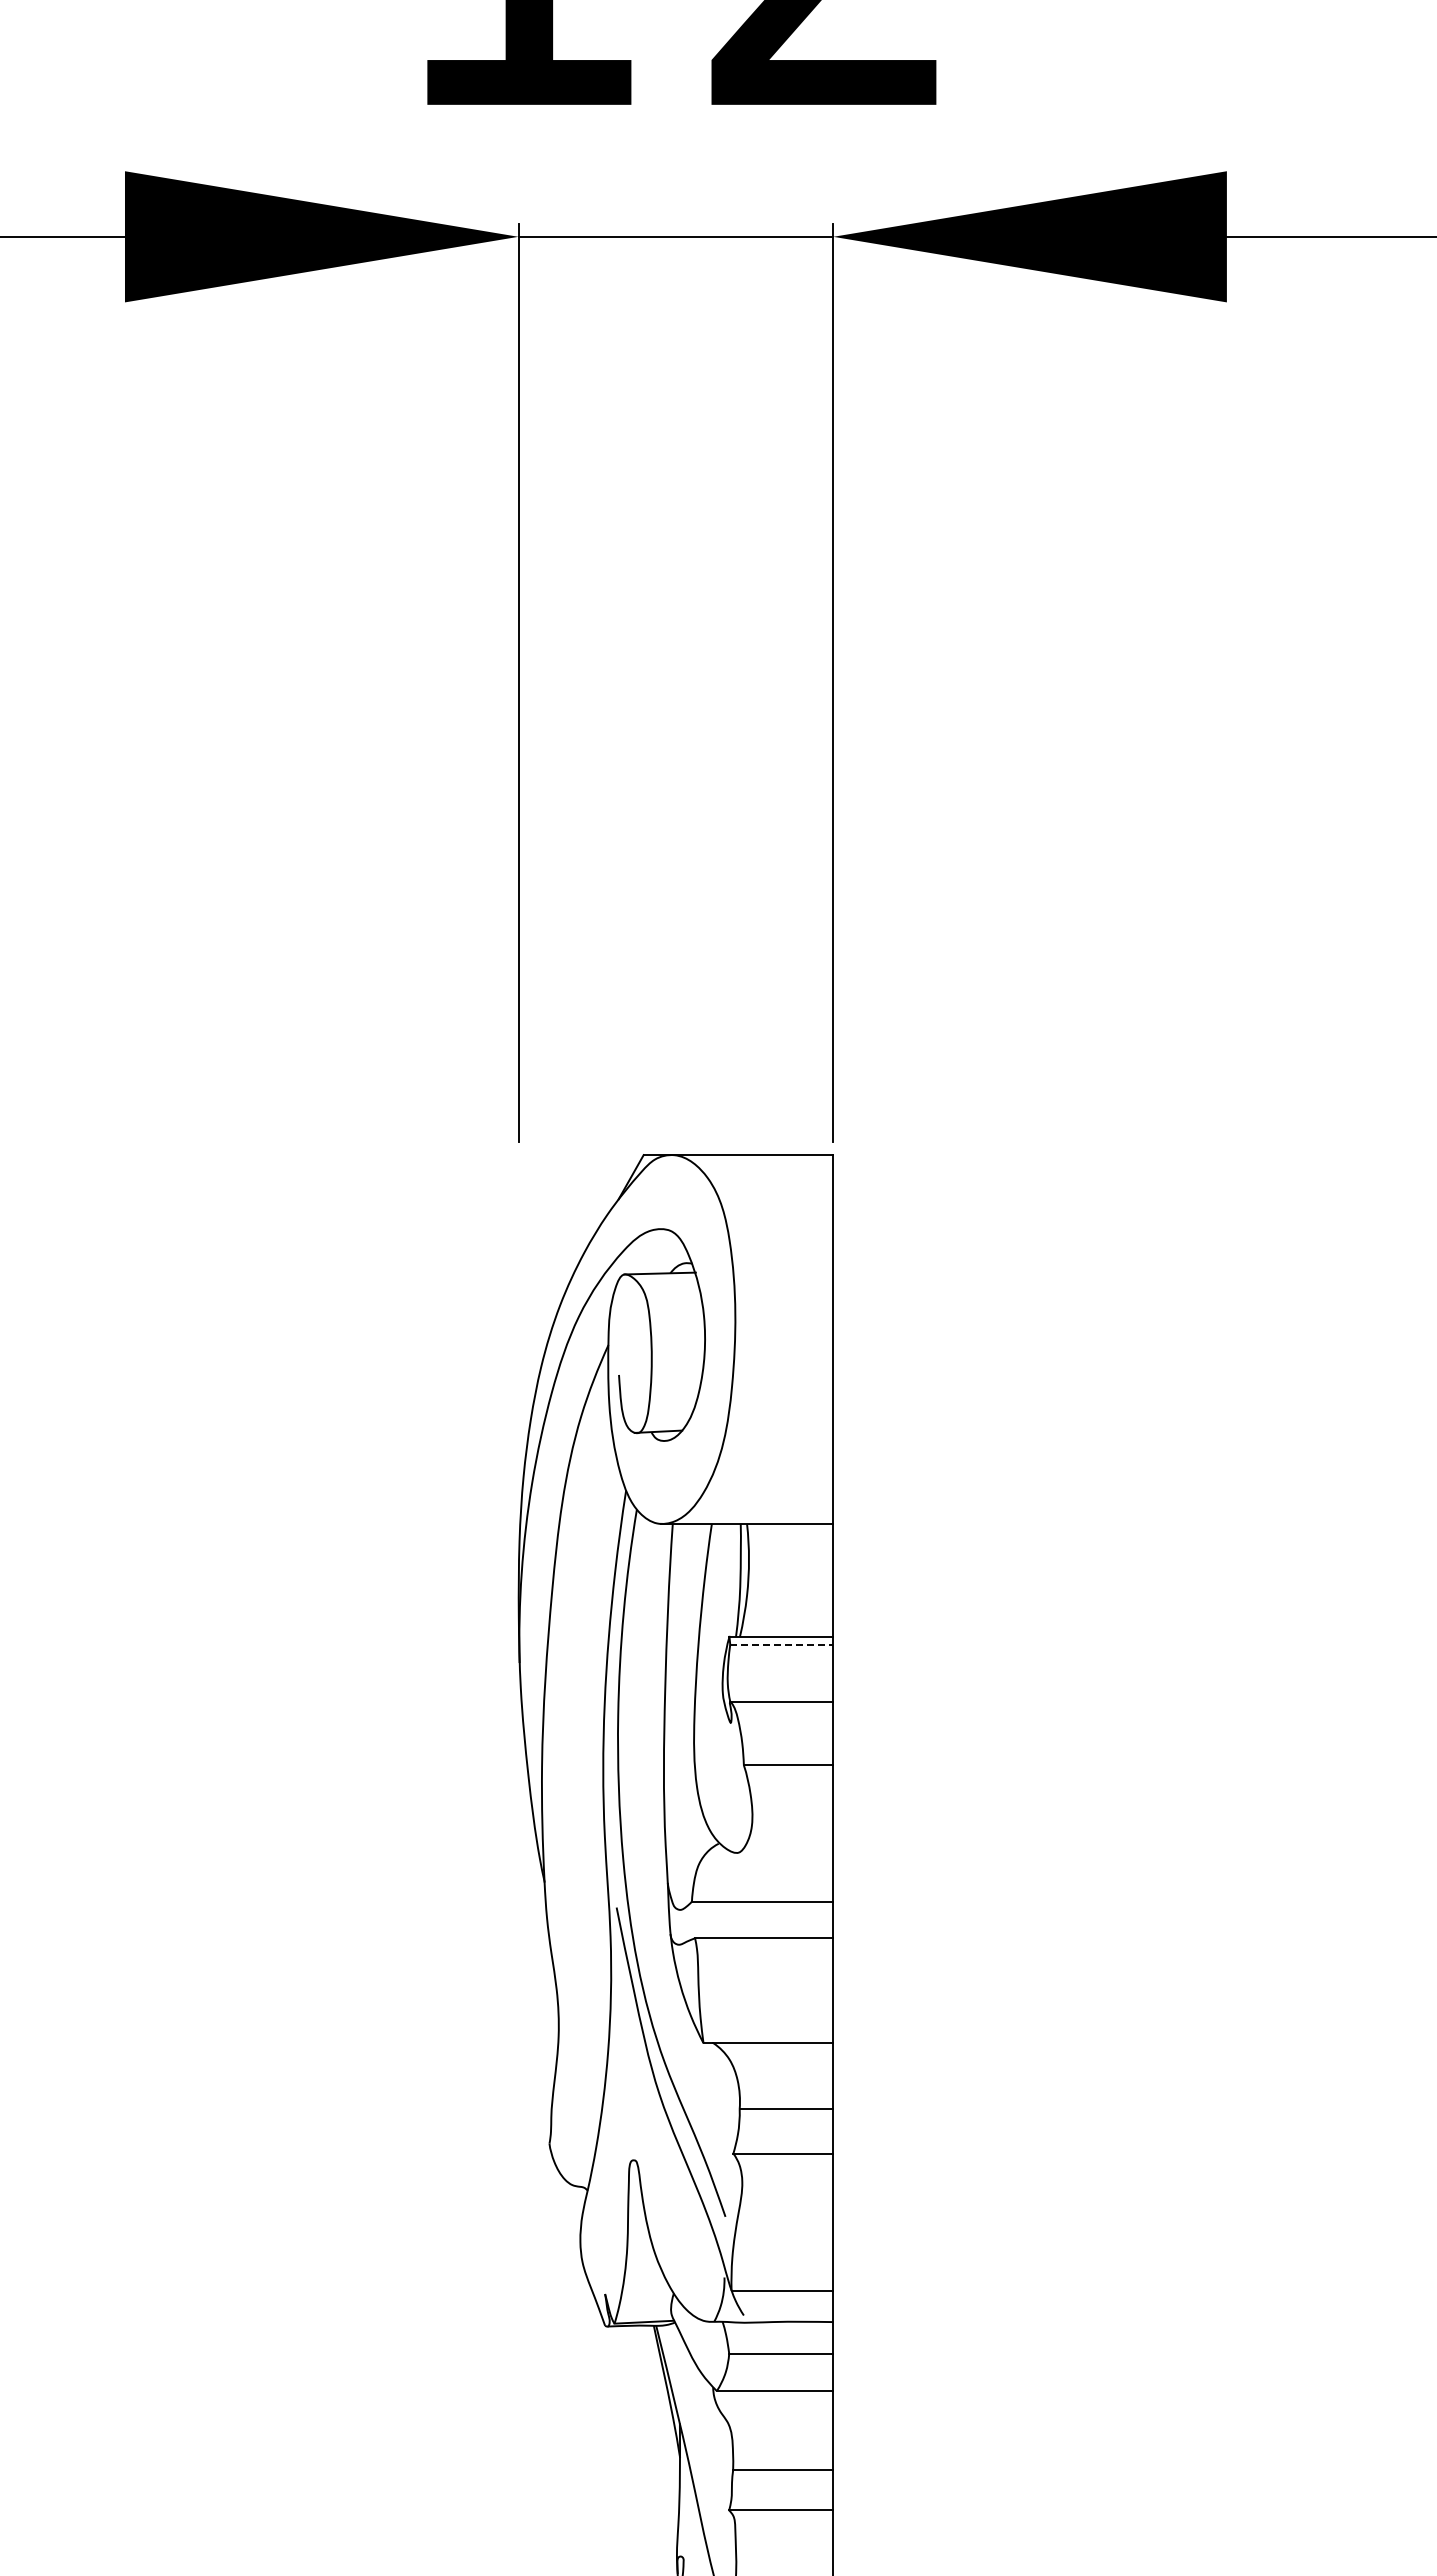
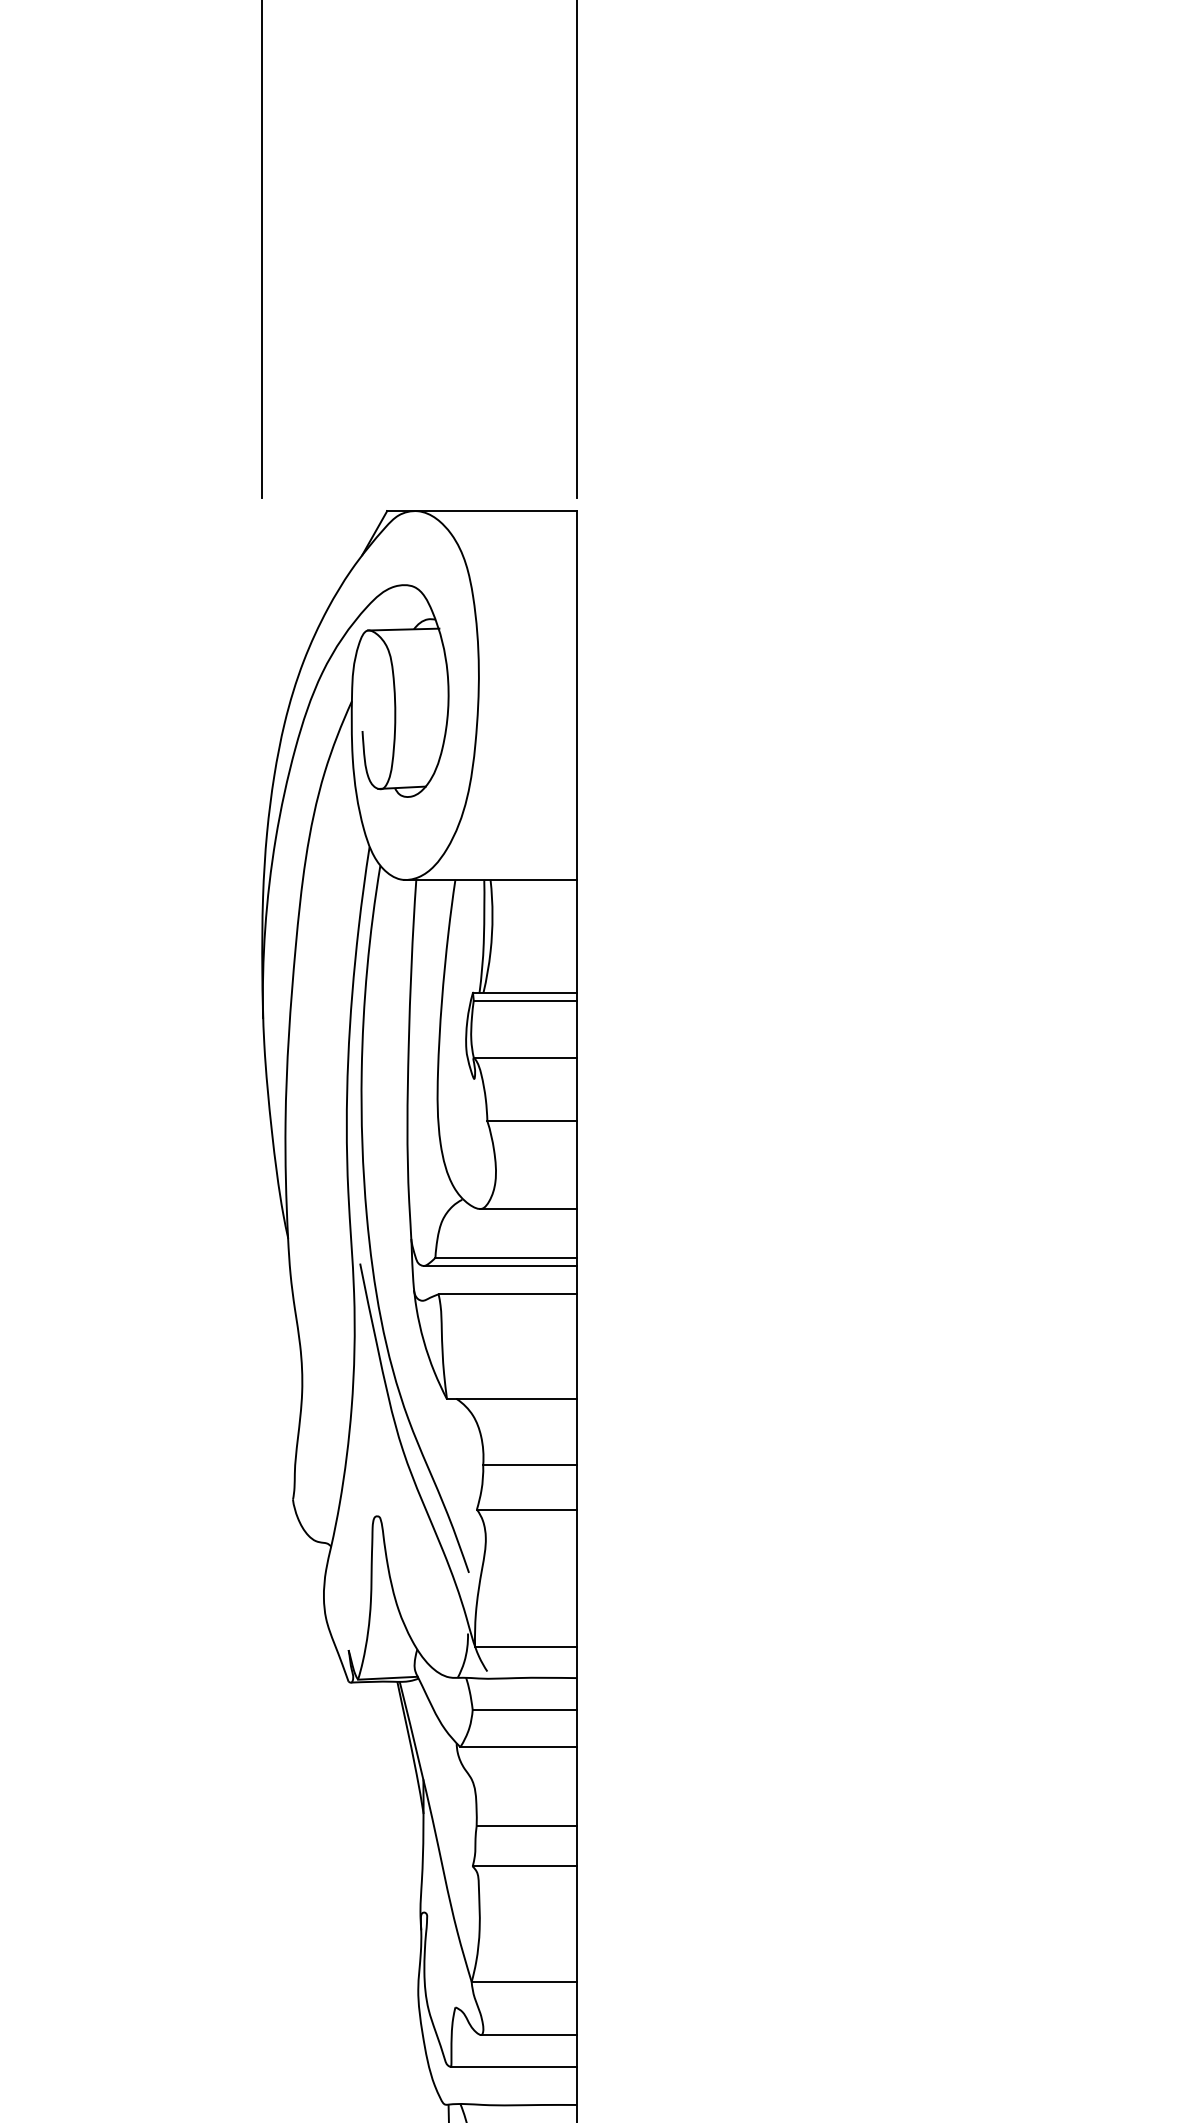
line: (781, 1644) -> (525, 1000), dashed -> solid
line: (784, 1852) -> (528, 1208), added
line: (756, 1909) -> (500, 1265), added

